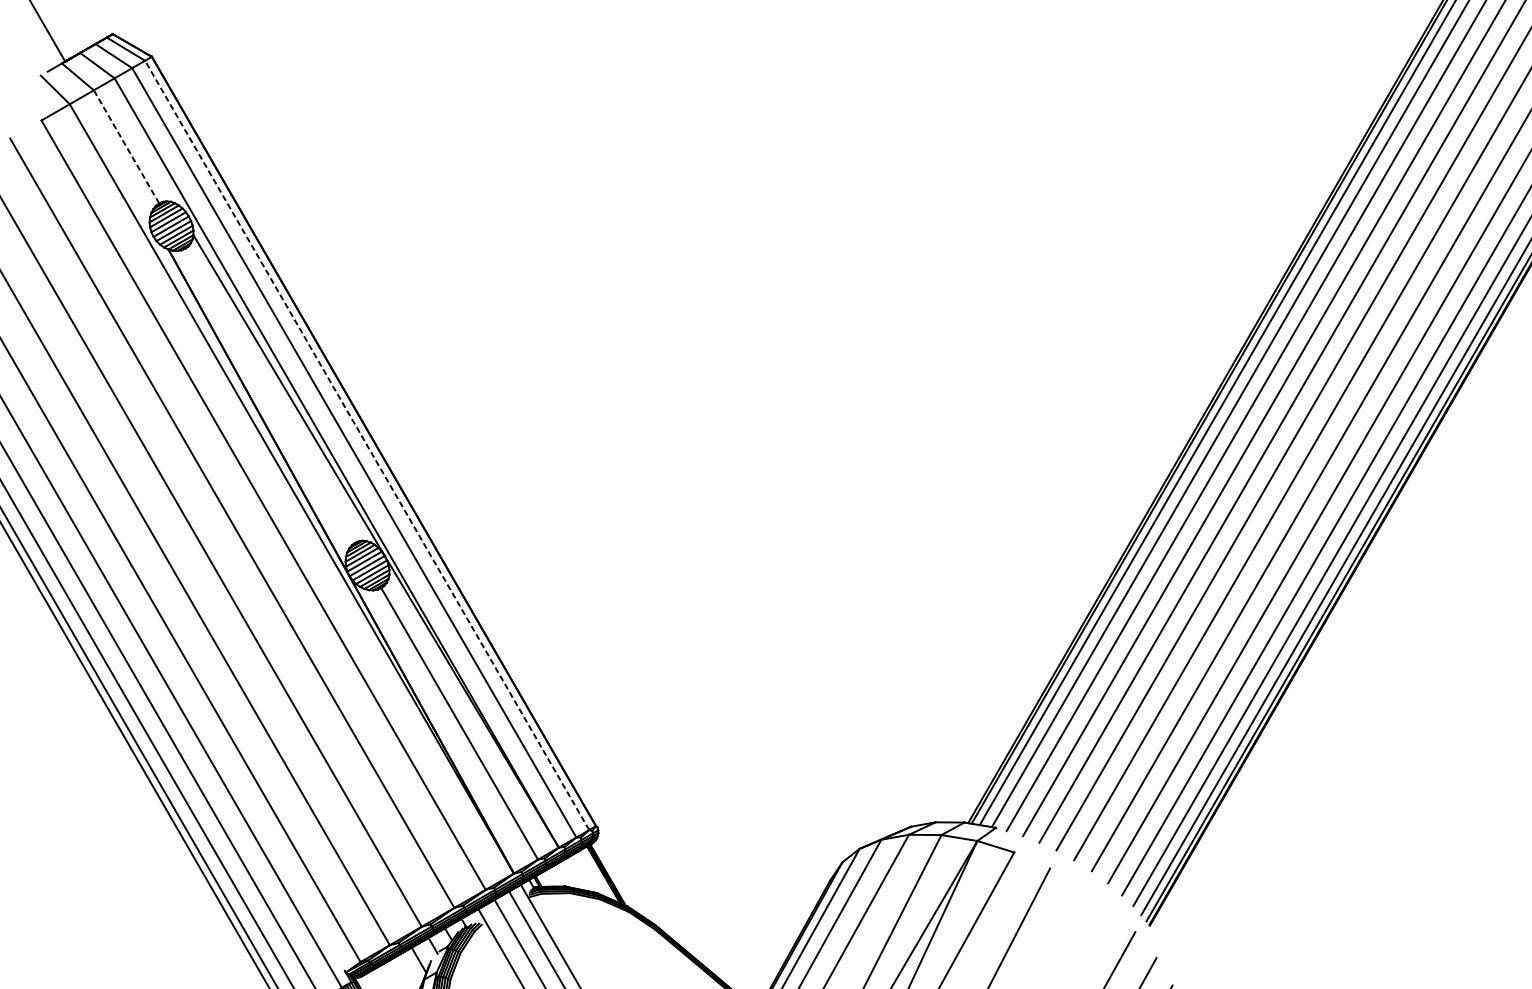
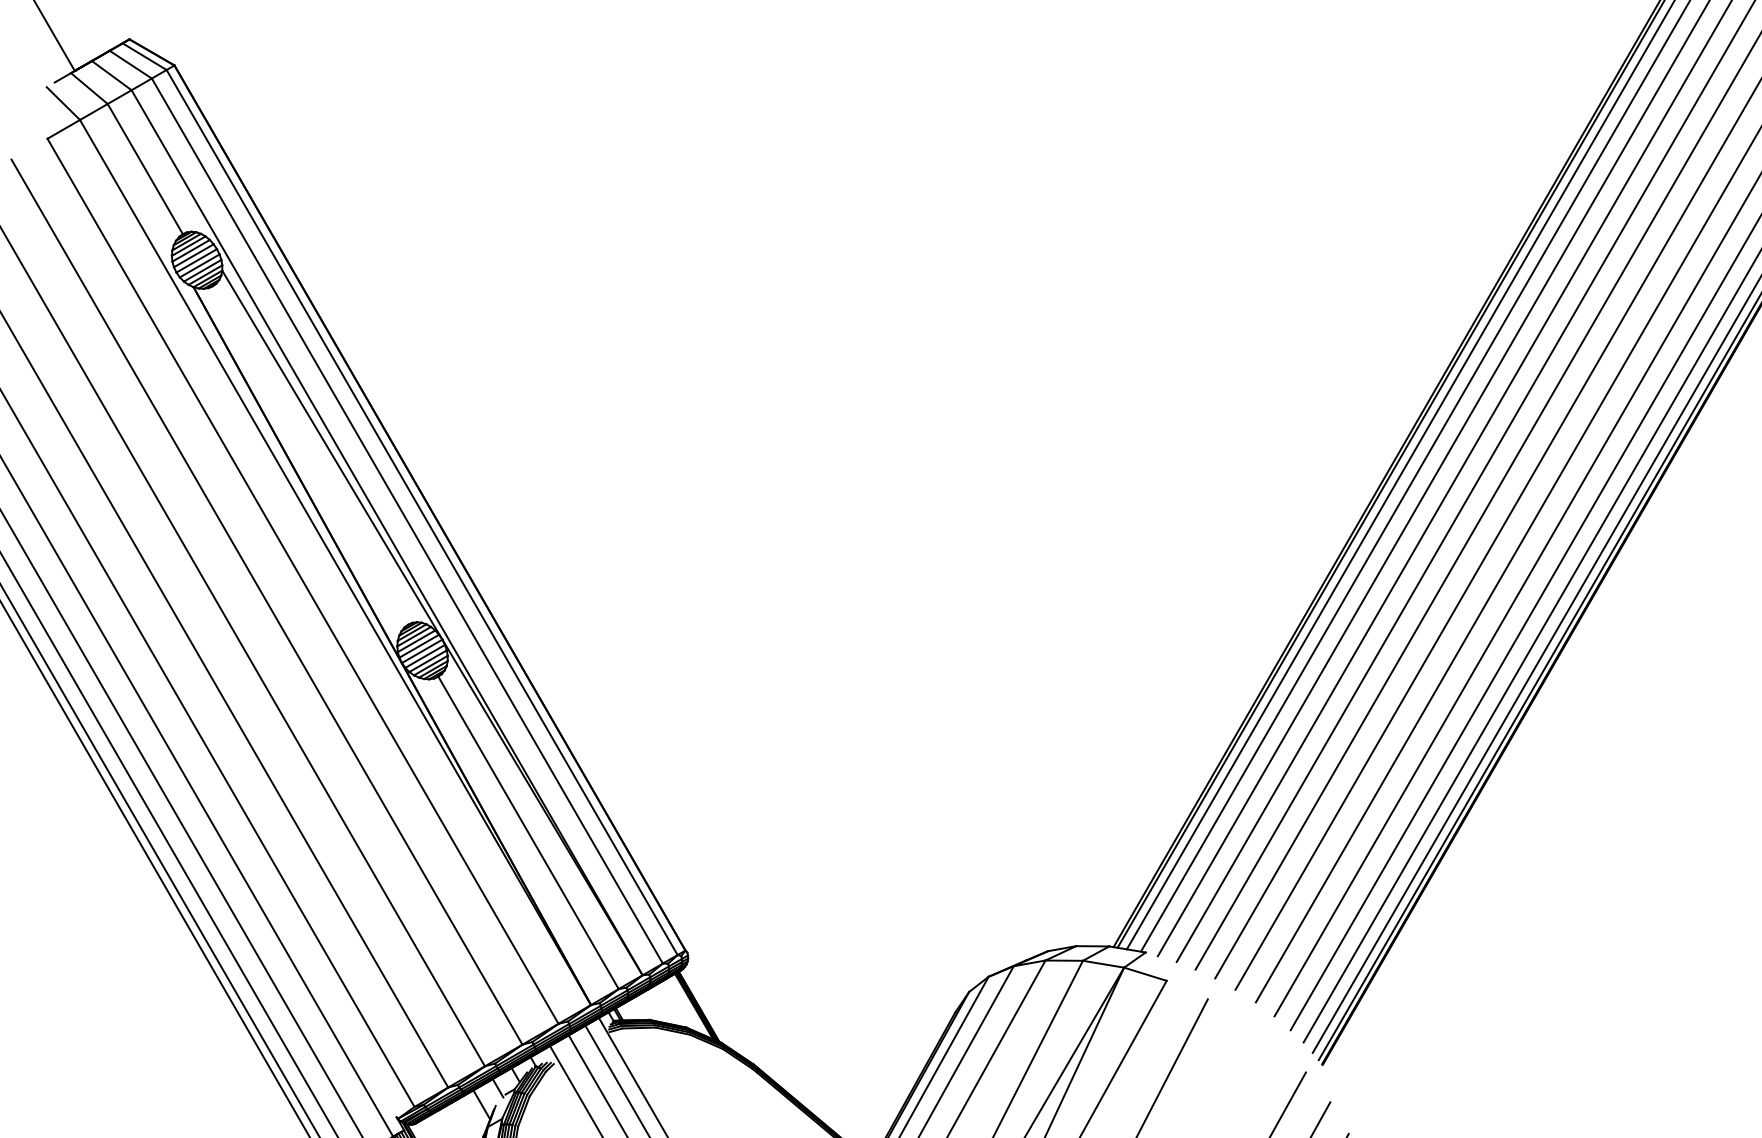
line: (126, 146) -> (145, 168), dashed -> solid
line: (367, 445) -> (422, 512), dashed -> solid

